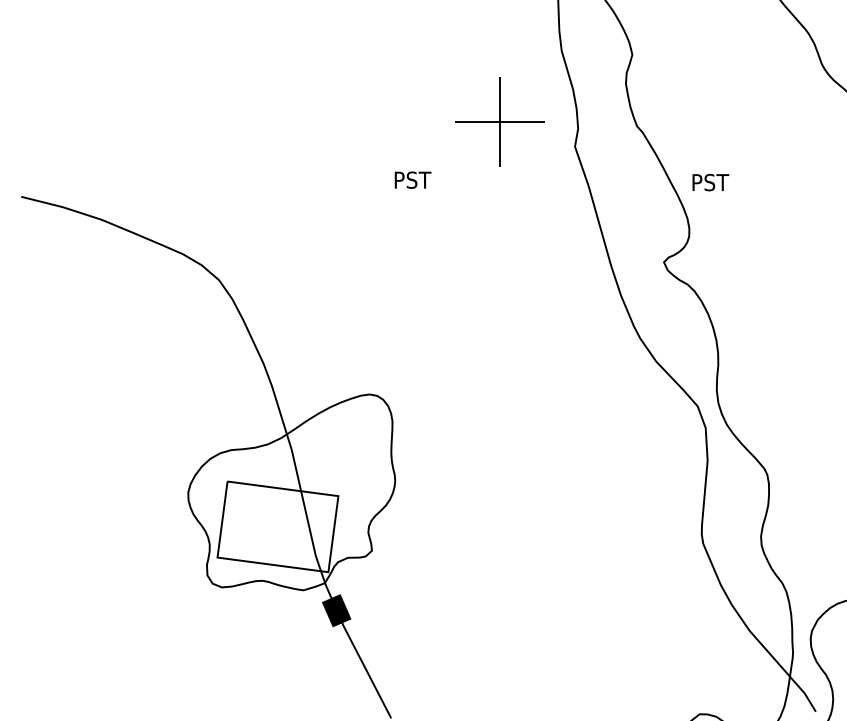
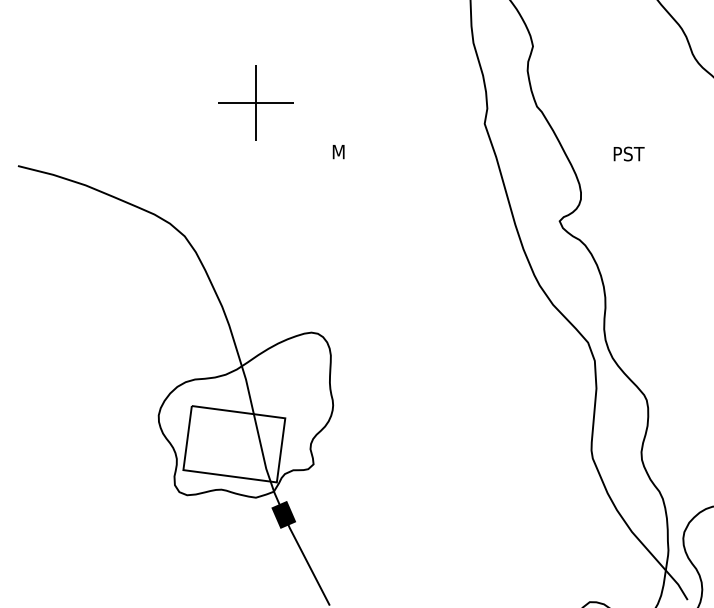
part: (498, 121) -> (255, 102), moved
text: (413, 179) -> (348, 151), PST -> M
text: (710, 181) -> (628, 153), moved

